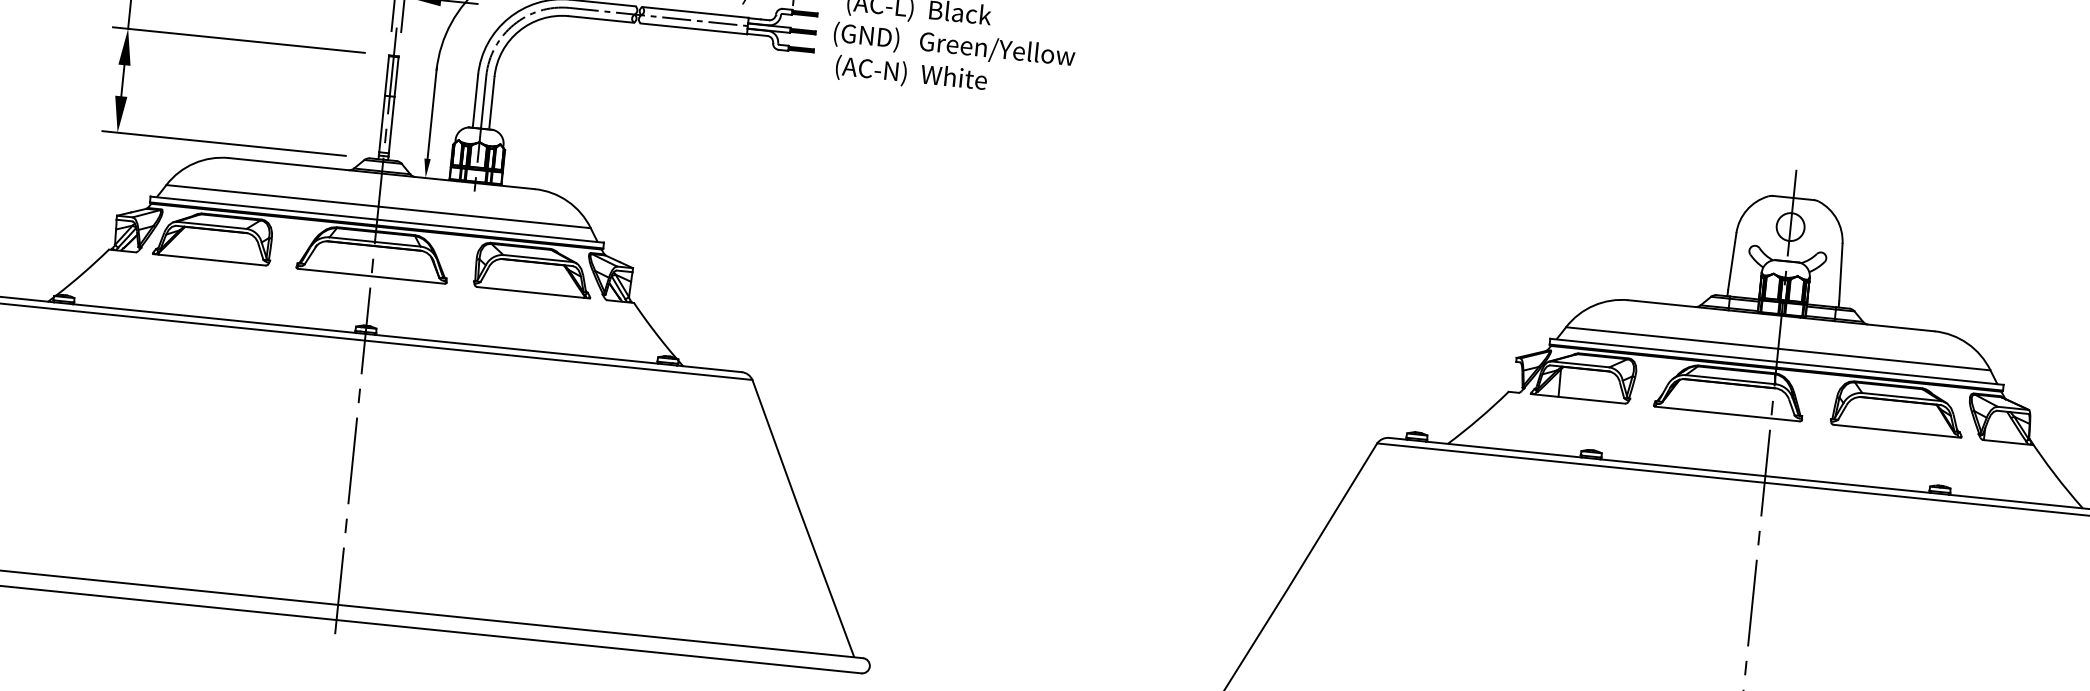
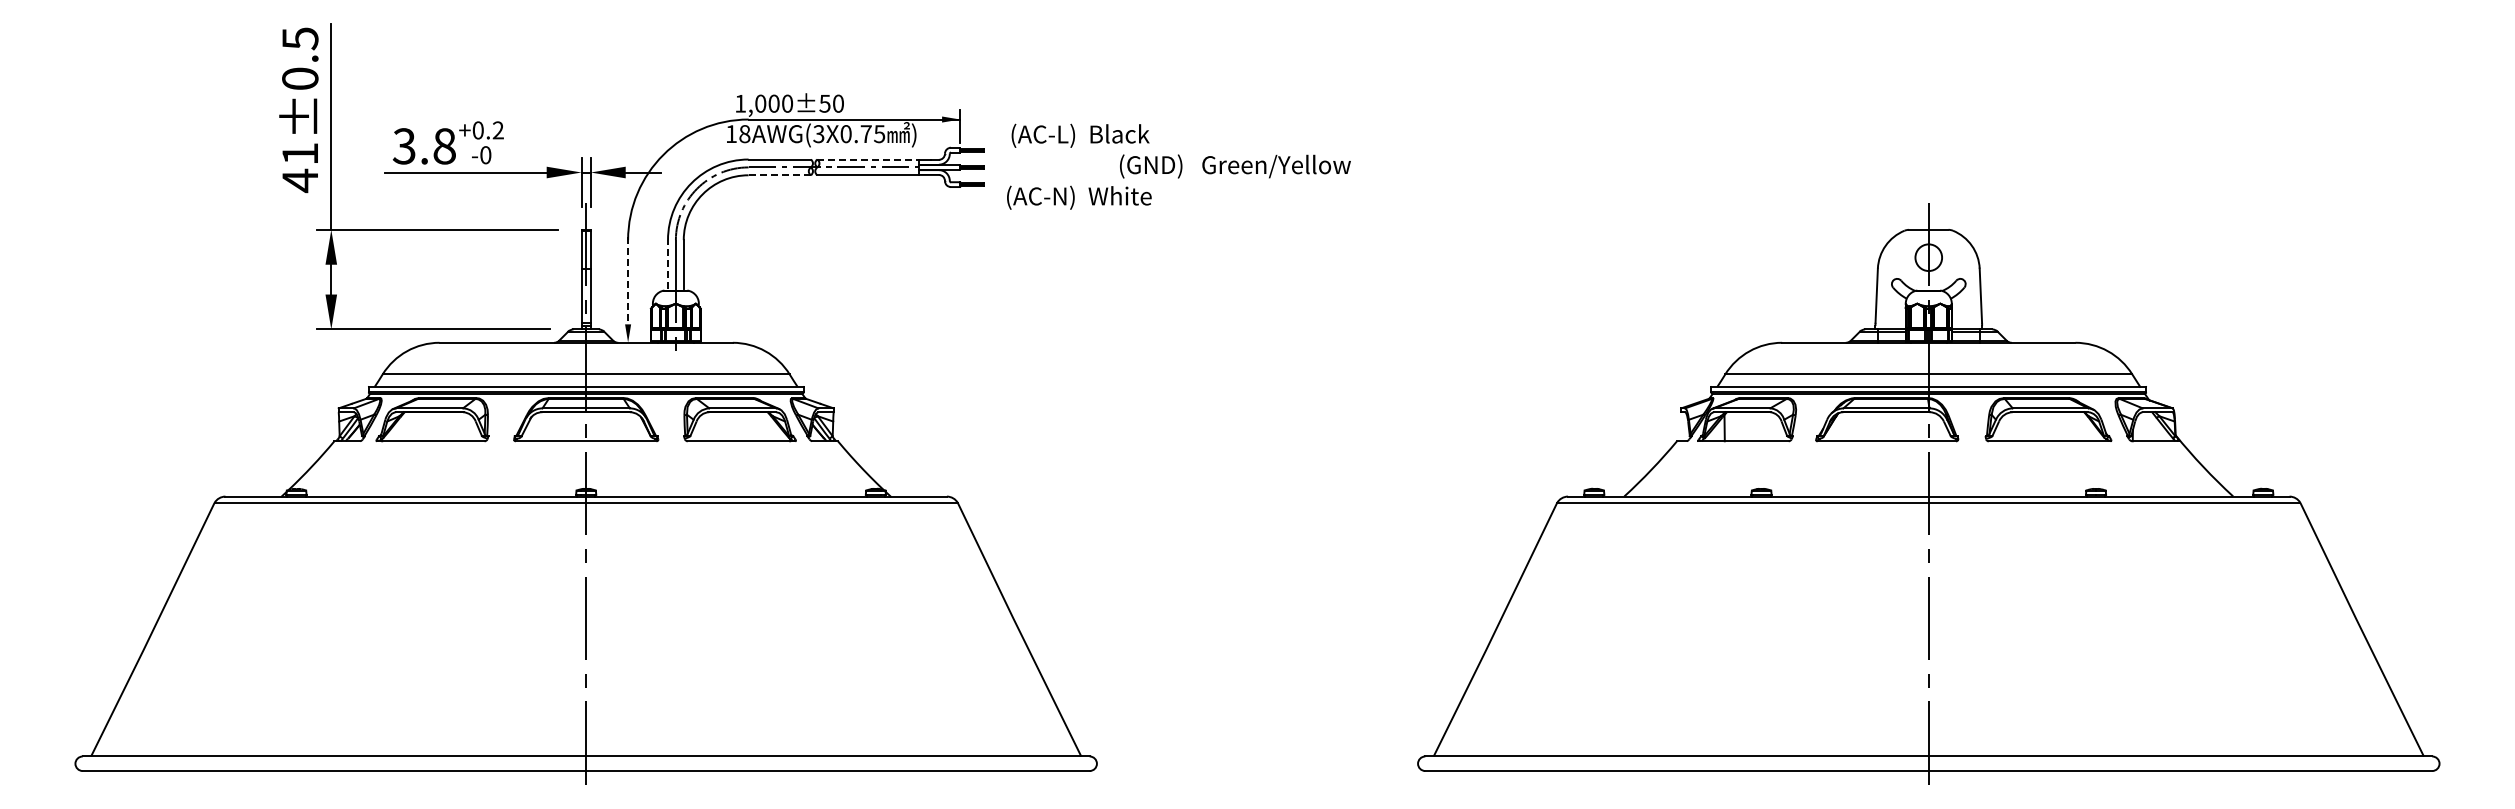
line: (695, 12) -> (868, 159), solid -> dashed
line: (602, 19) -> (780, 175), solid -> dashed
text: (954, 46) -> (1235, 166), moved
line: (476, 100) -> (668, 264), solid -> dashed
line: (432, 113) -> (628, 280), solid -> dashed

